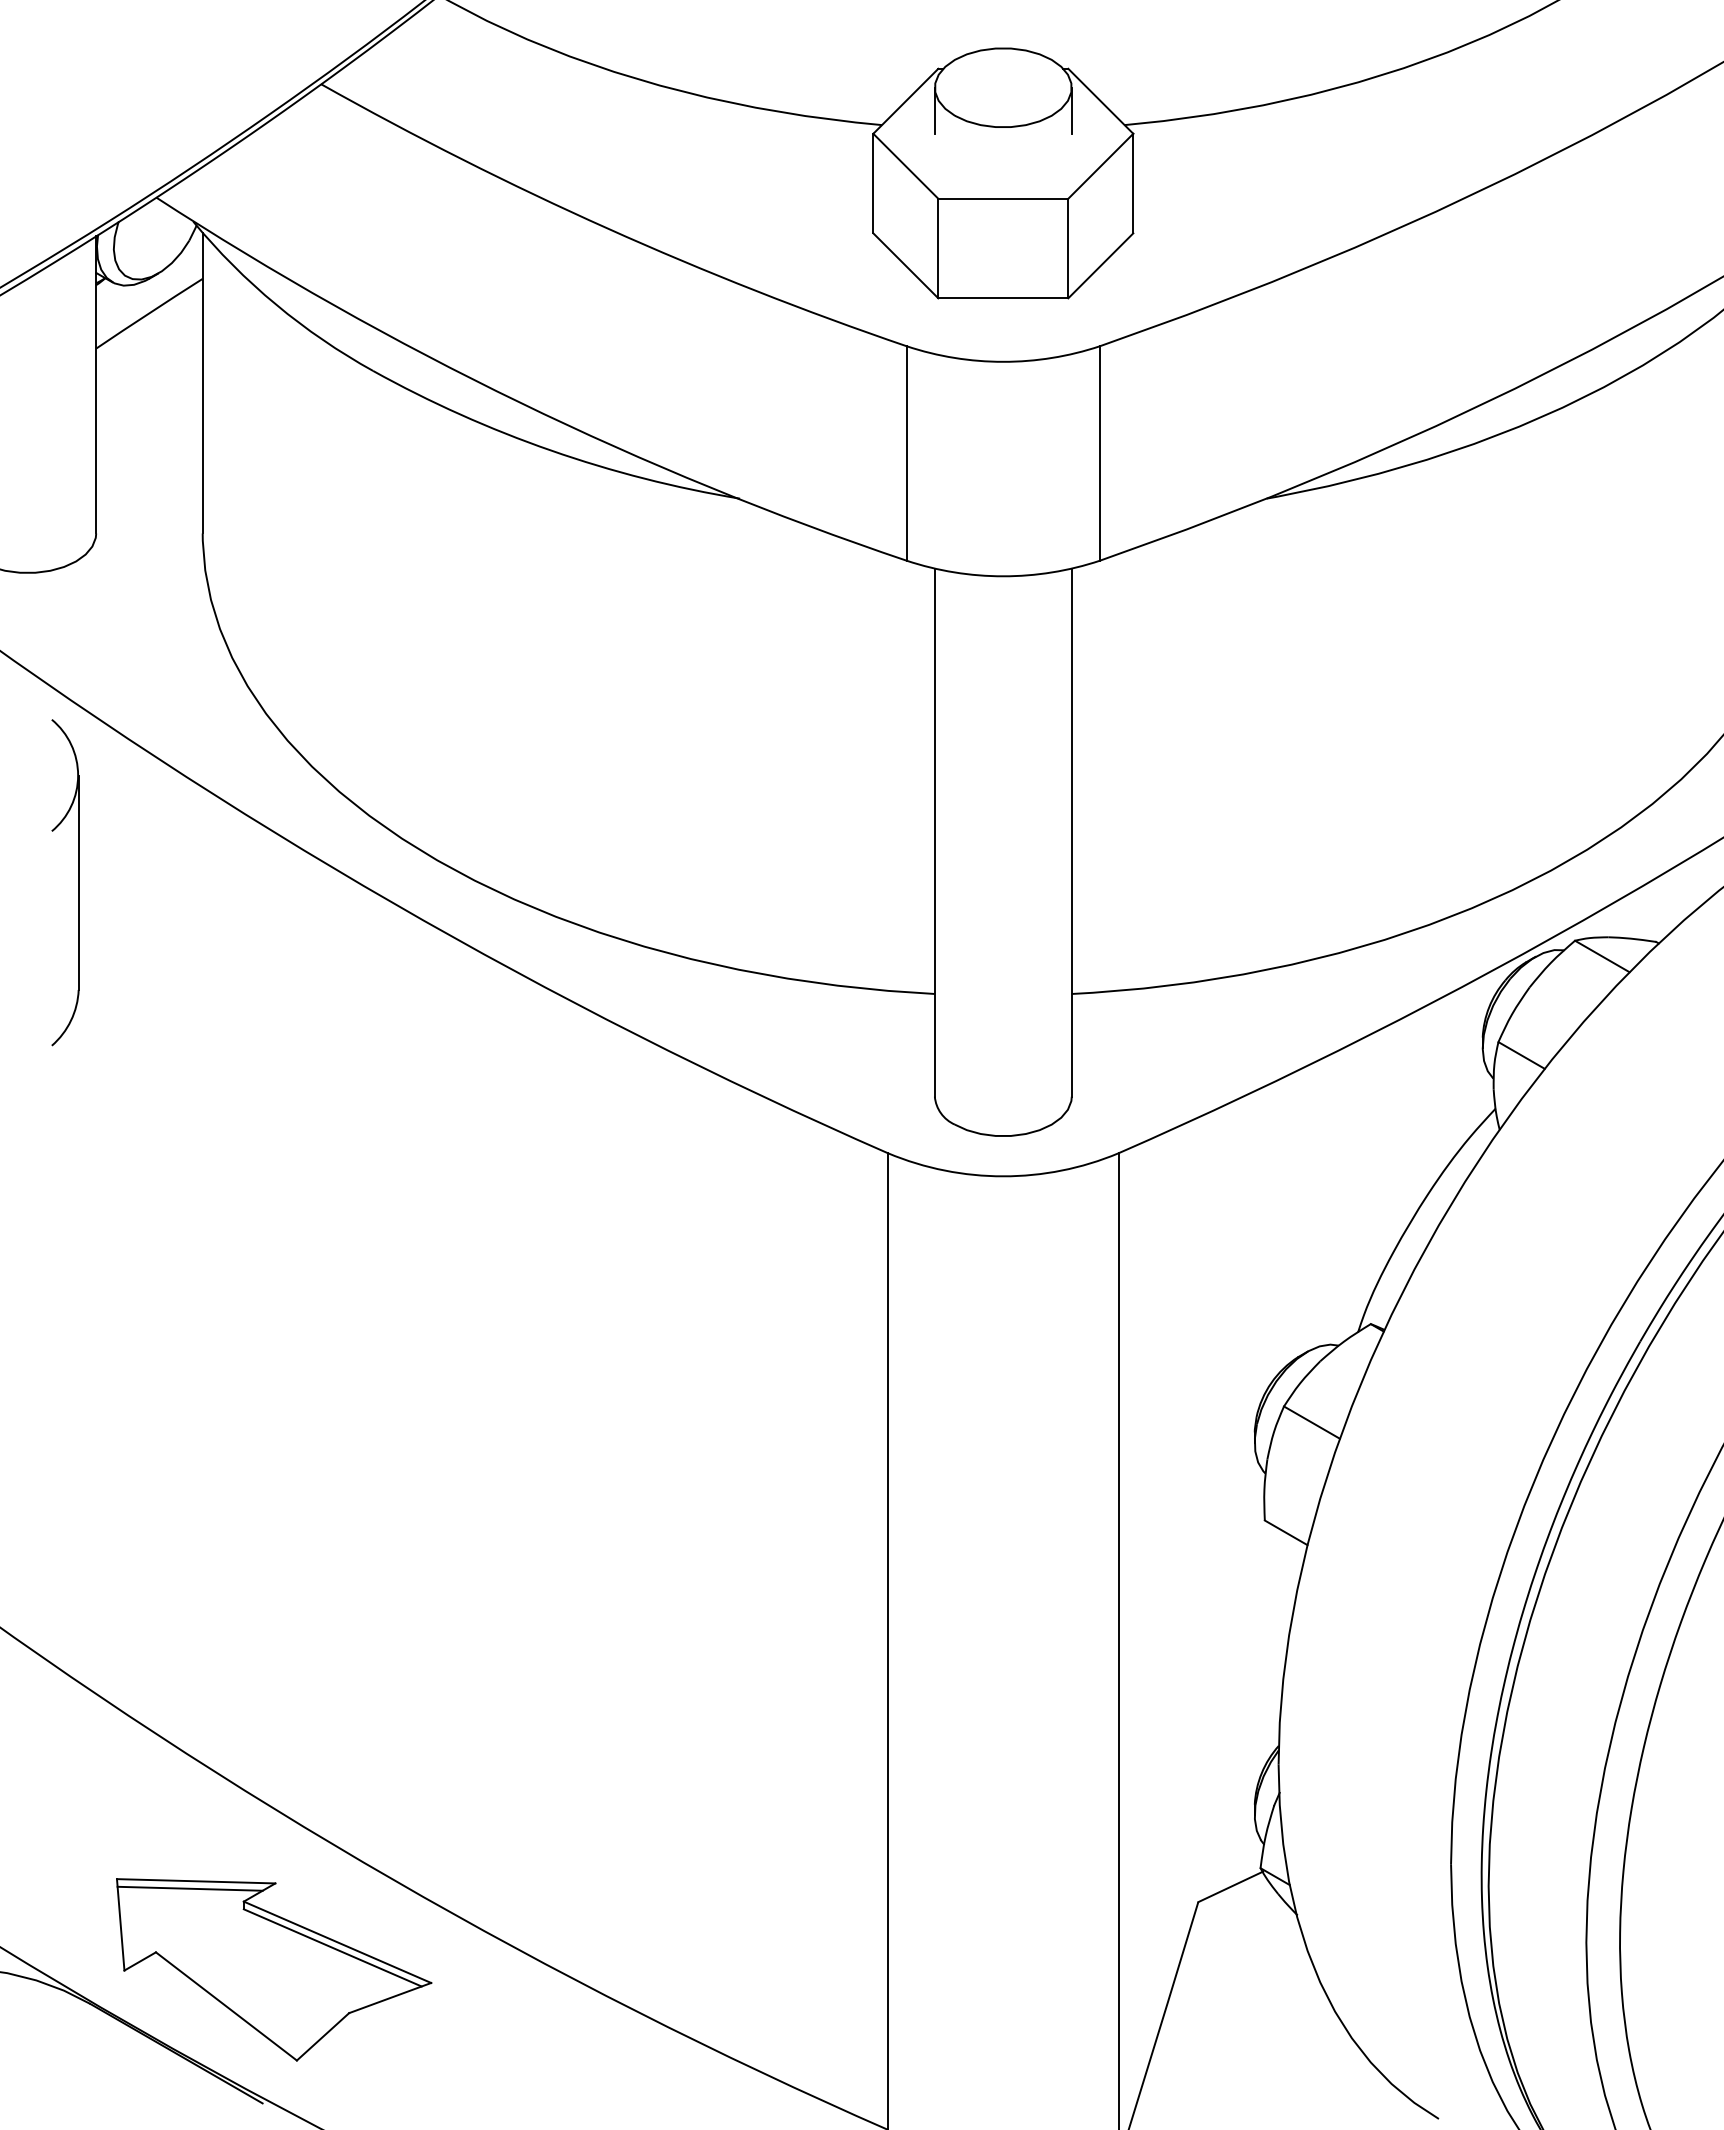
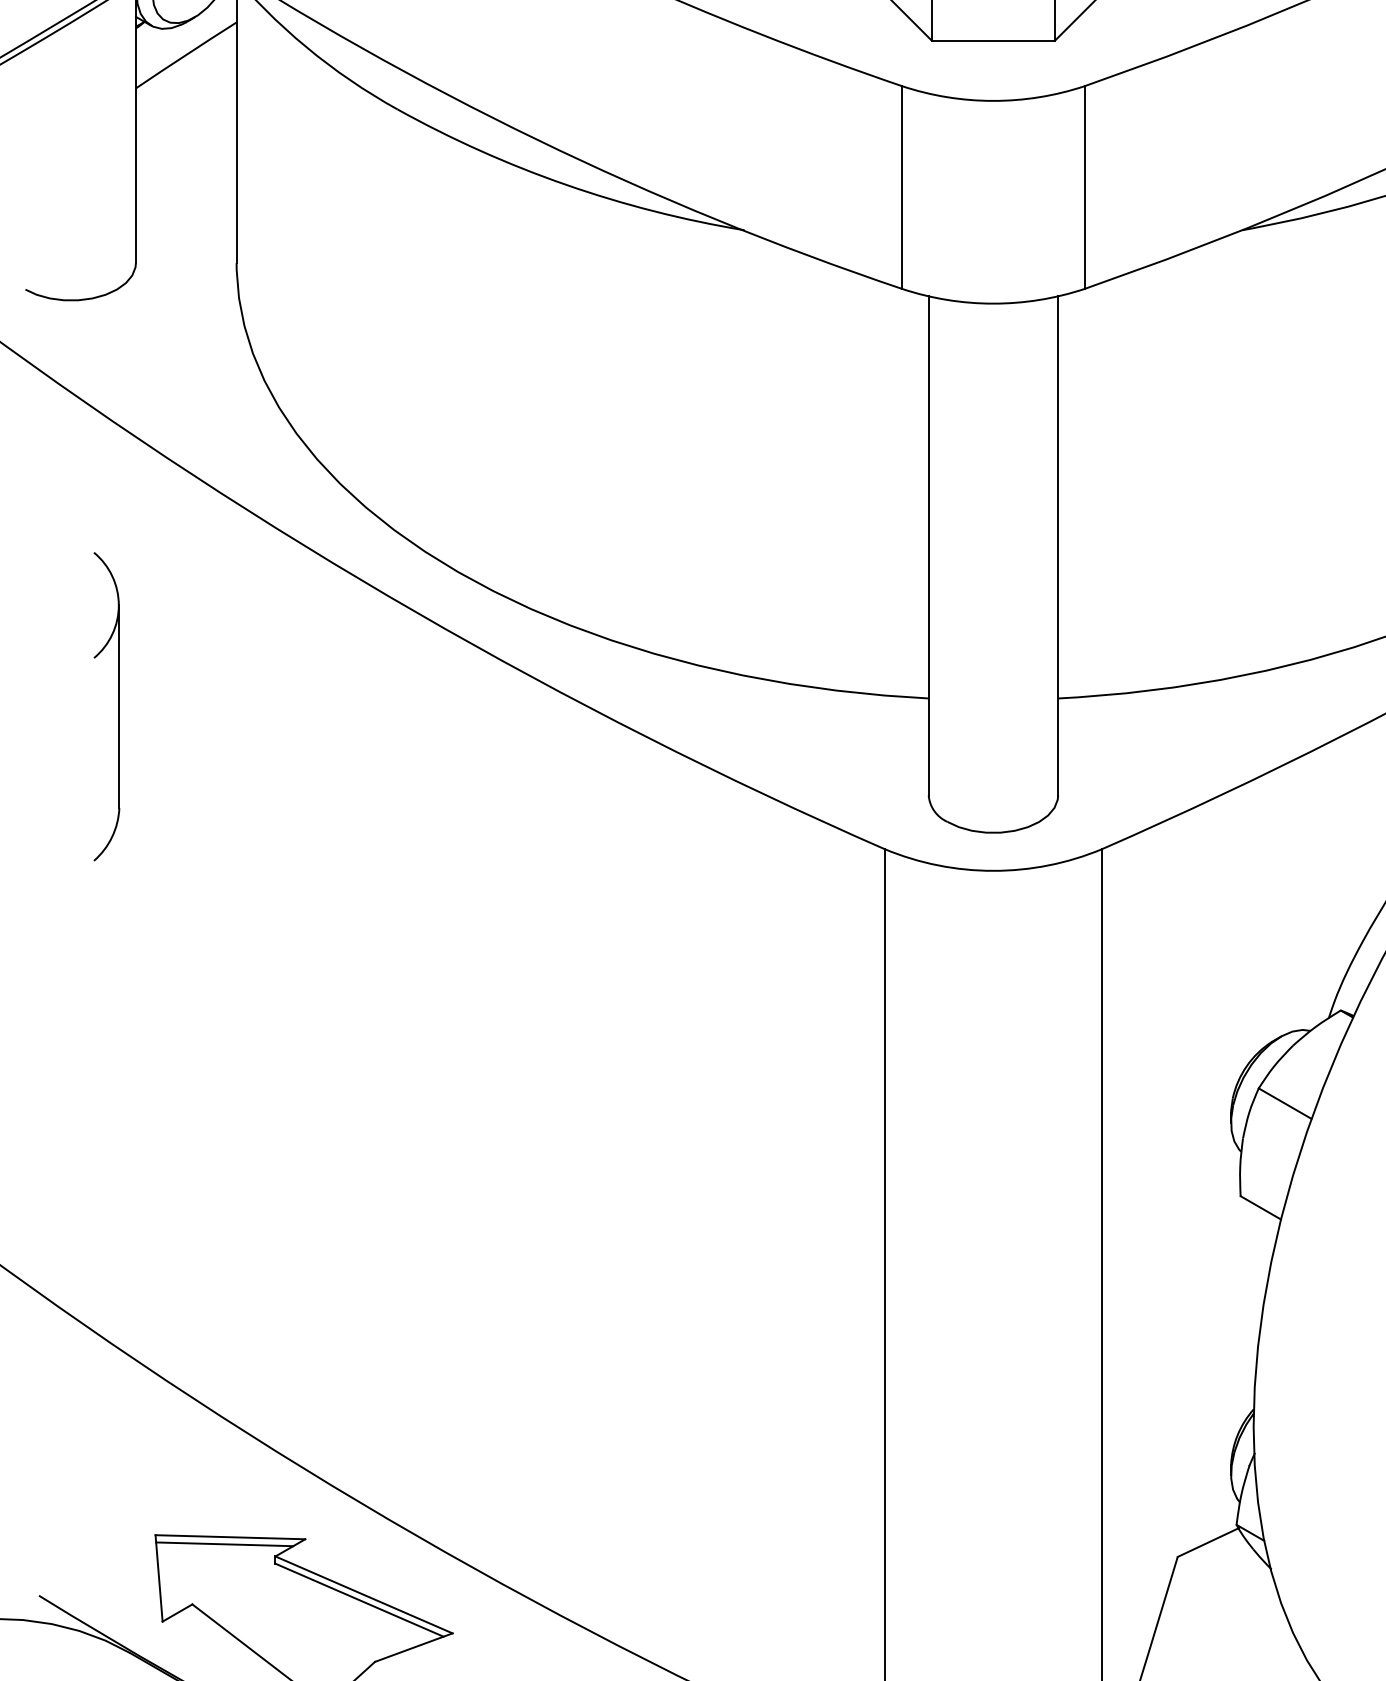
part: (78, 882) -> (119, 706), moved

